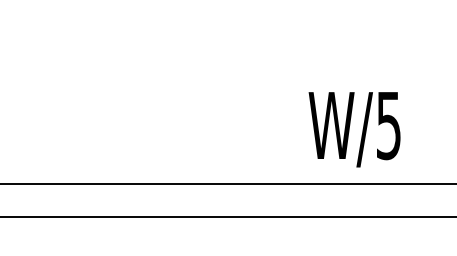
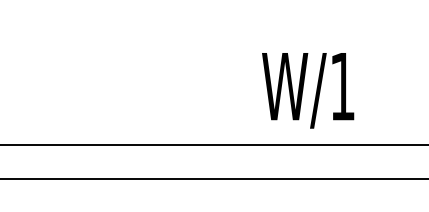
text: (388, 126) -> (342, 87), W/5 -> W/1

